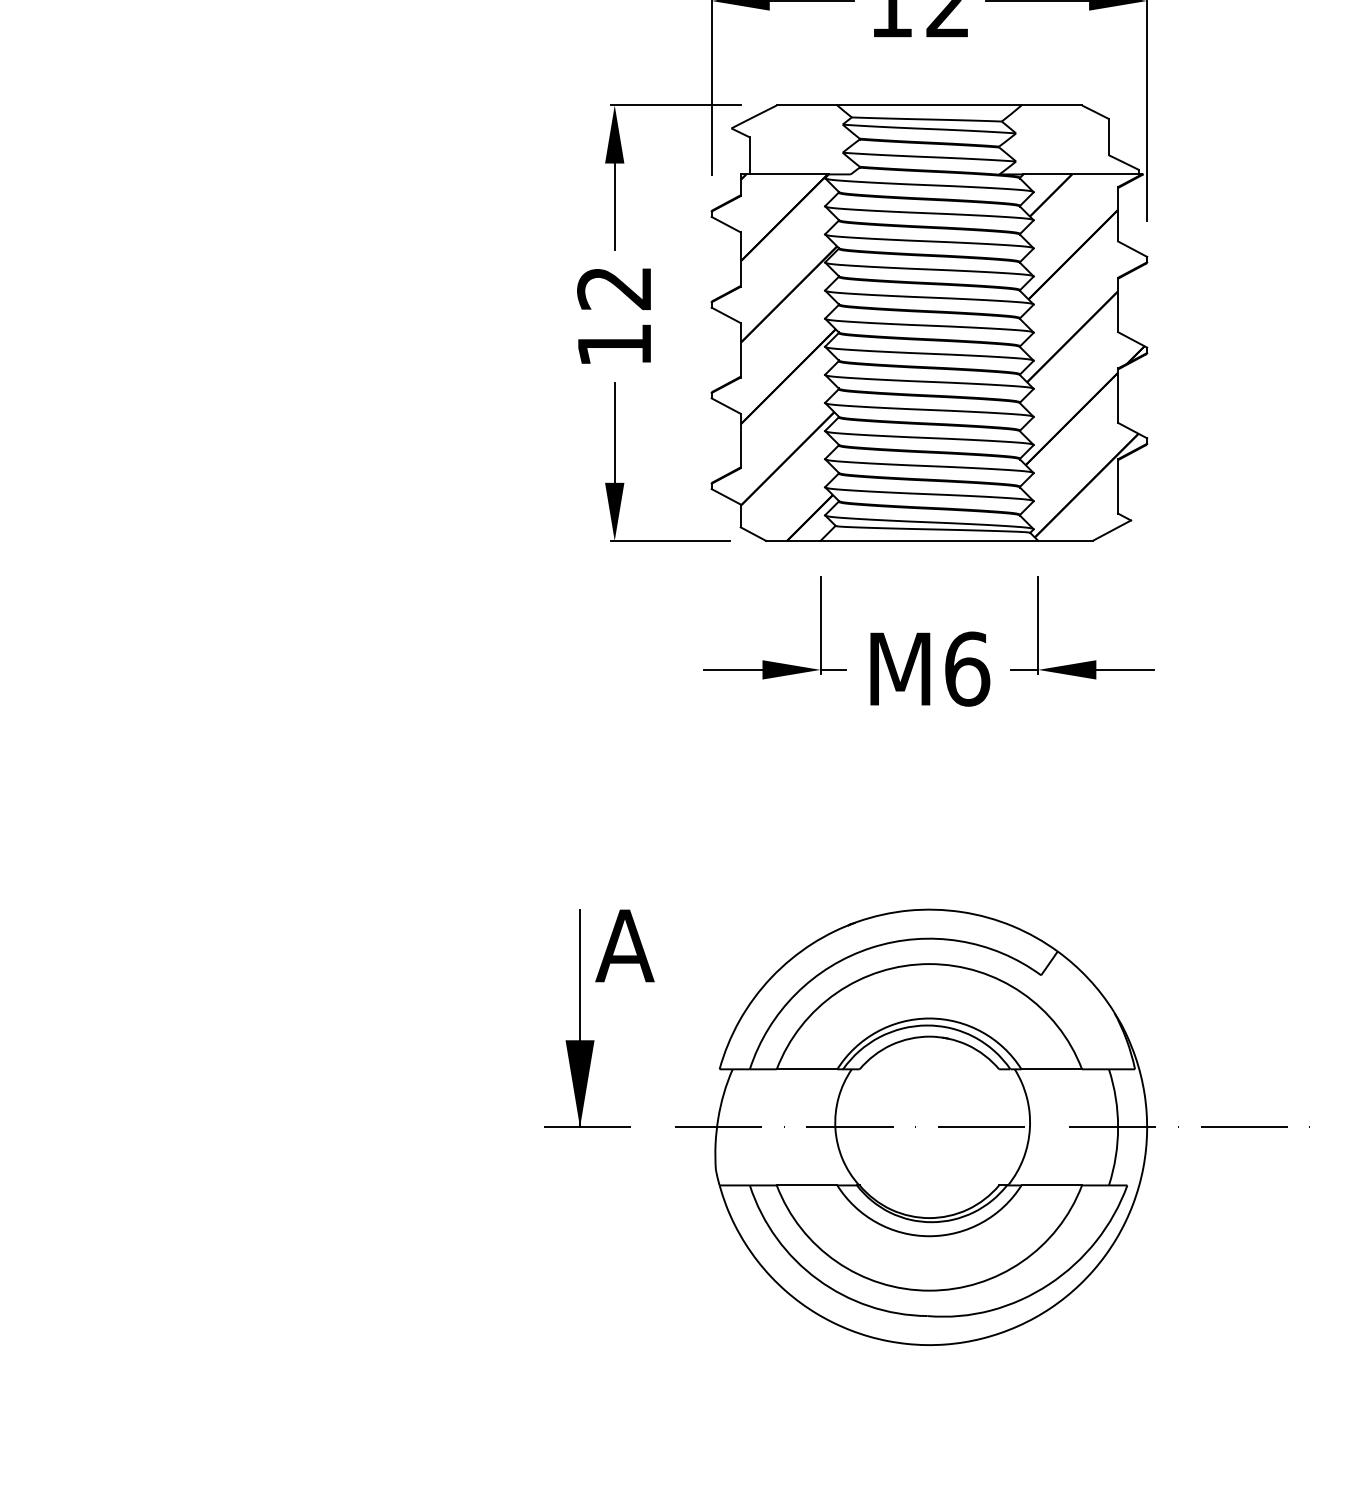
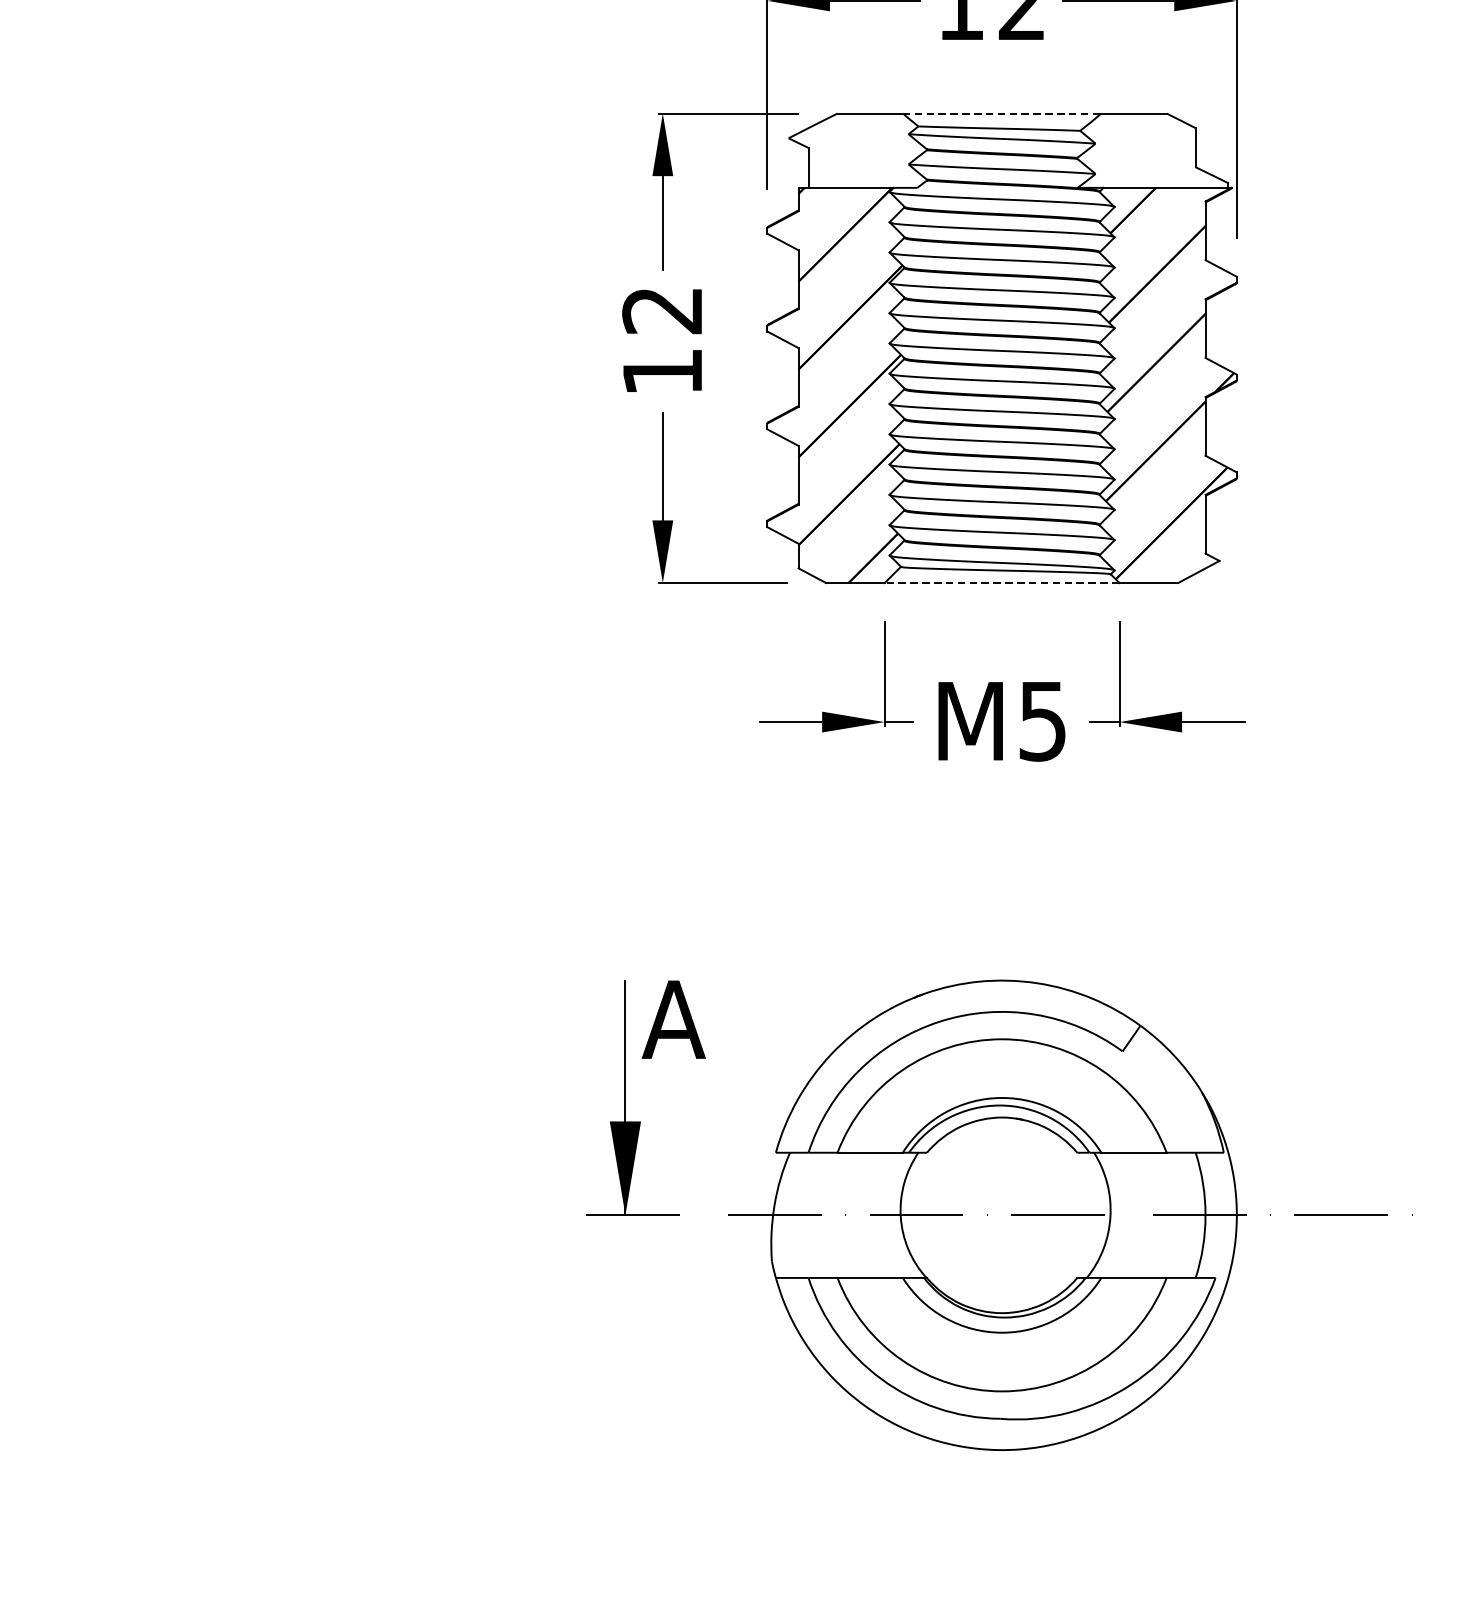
line: (929, 105) -> (1002, 113), solid -> dashed
line: (929, 540) -> (1002, 582), solid -> dashed
text: (967, 668) -> (1043, 720), M6 -> M5

